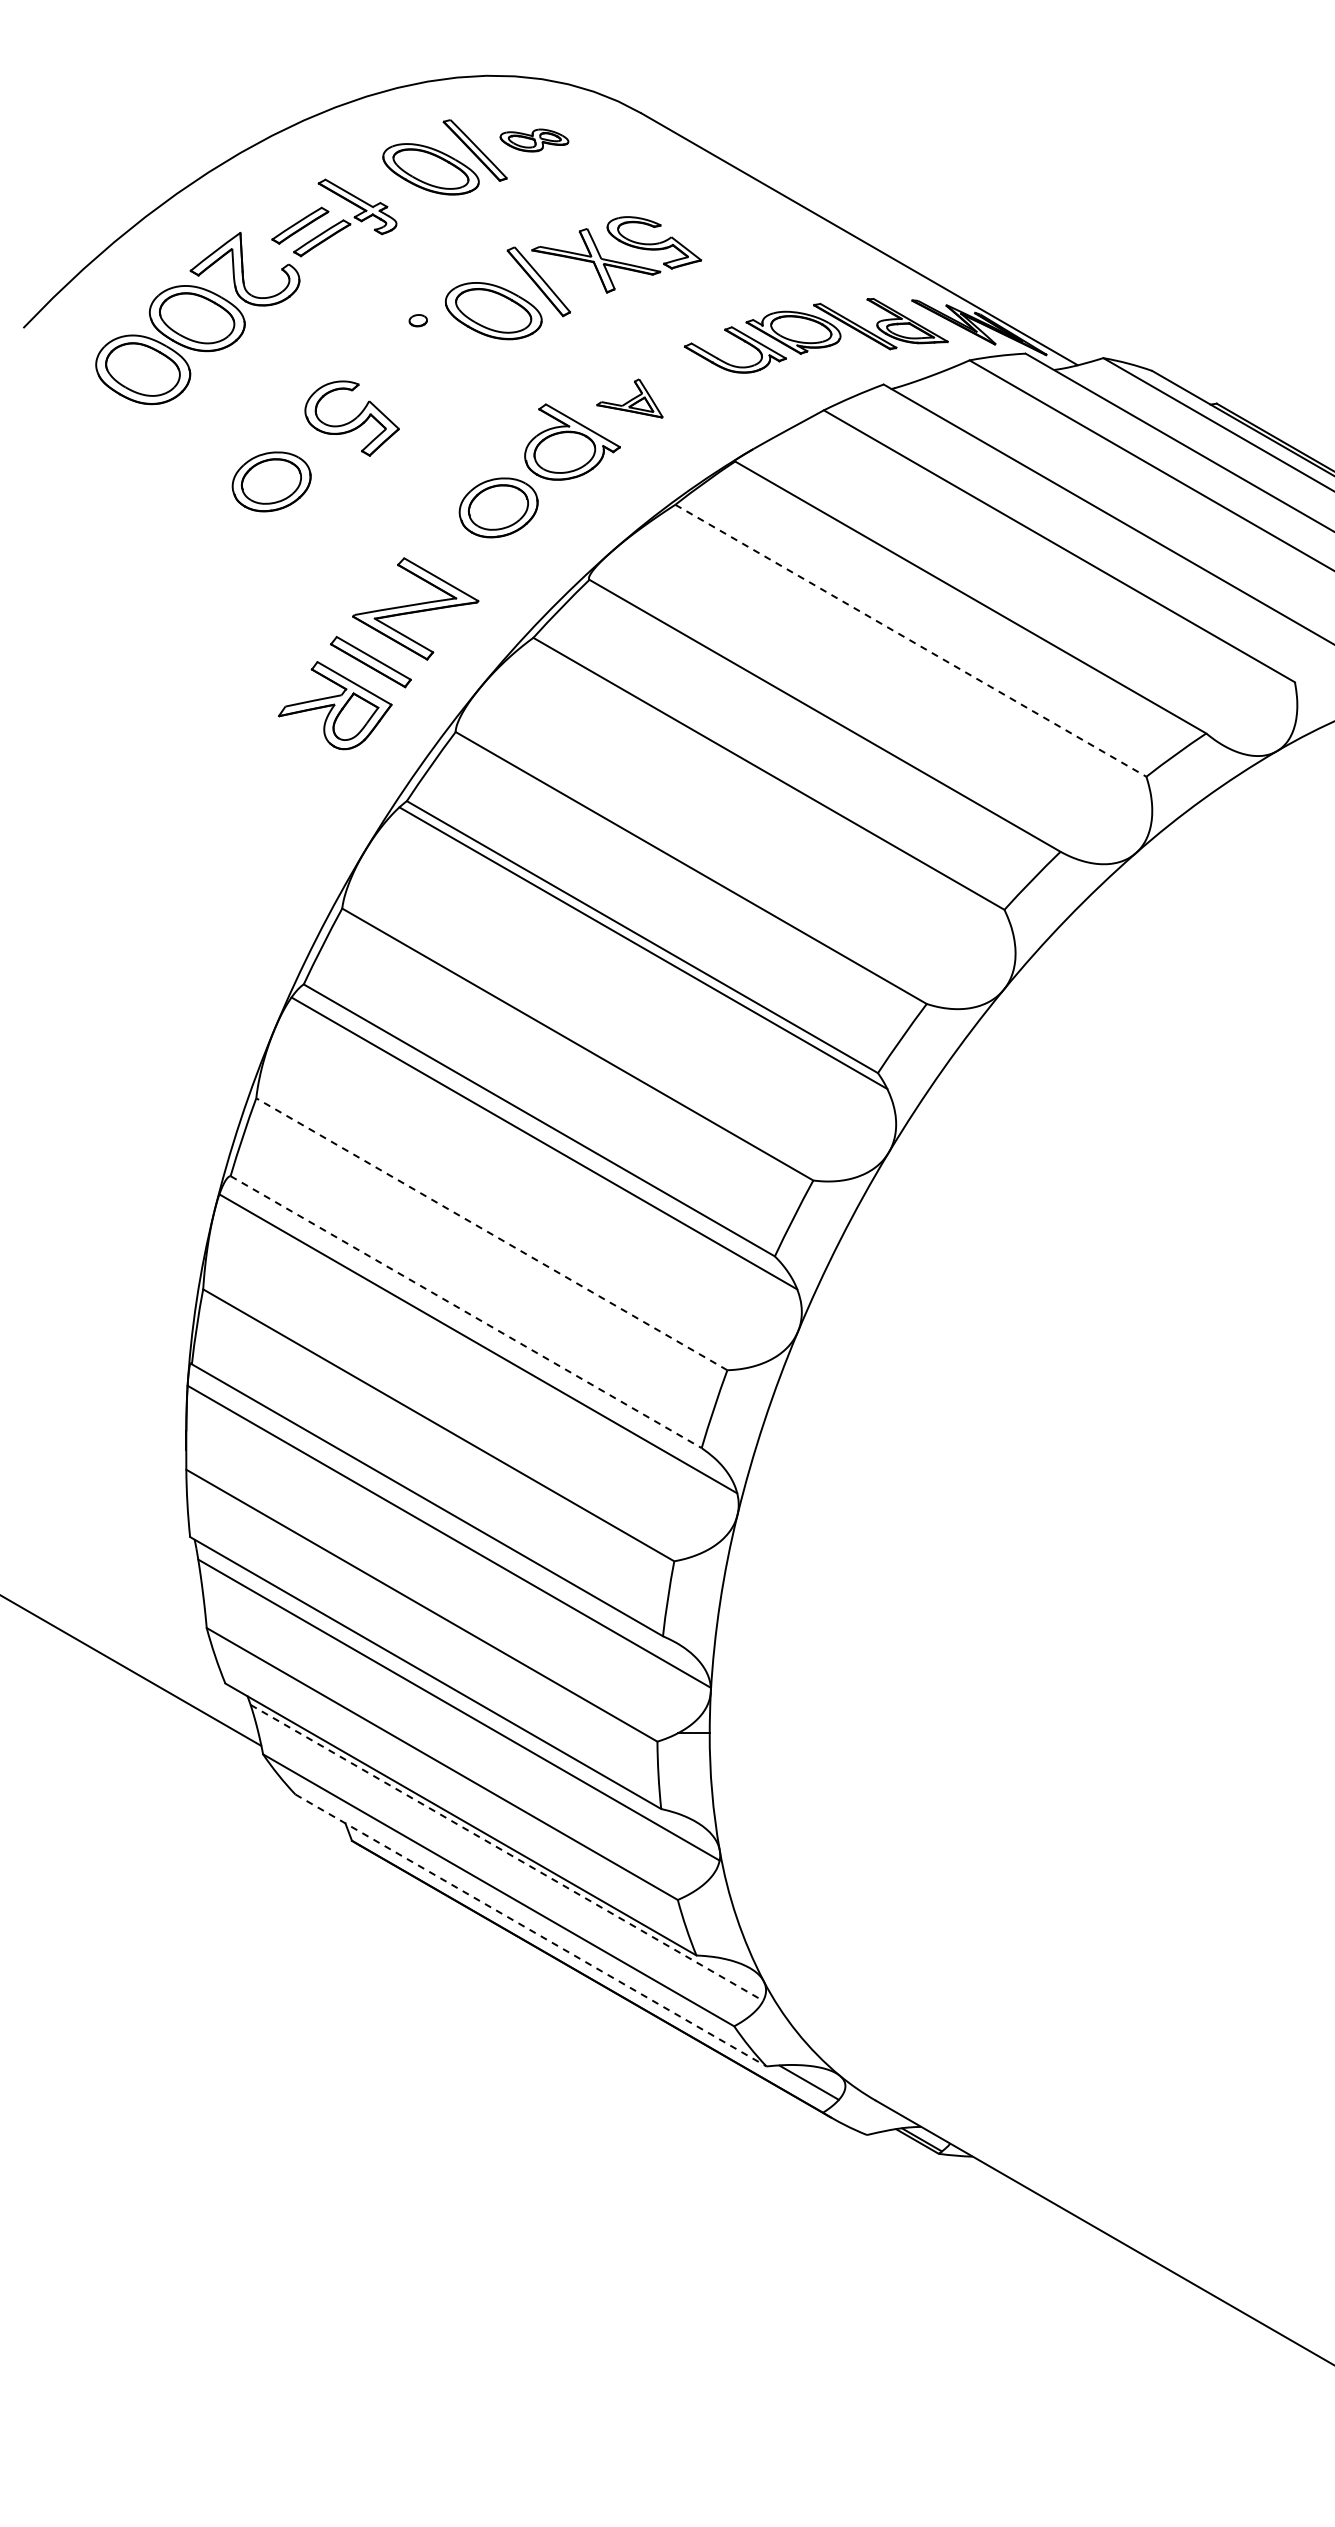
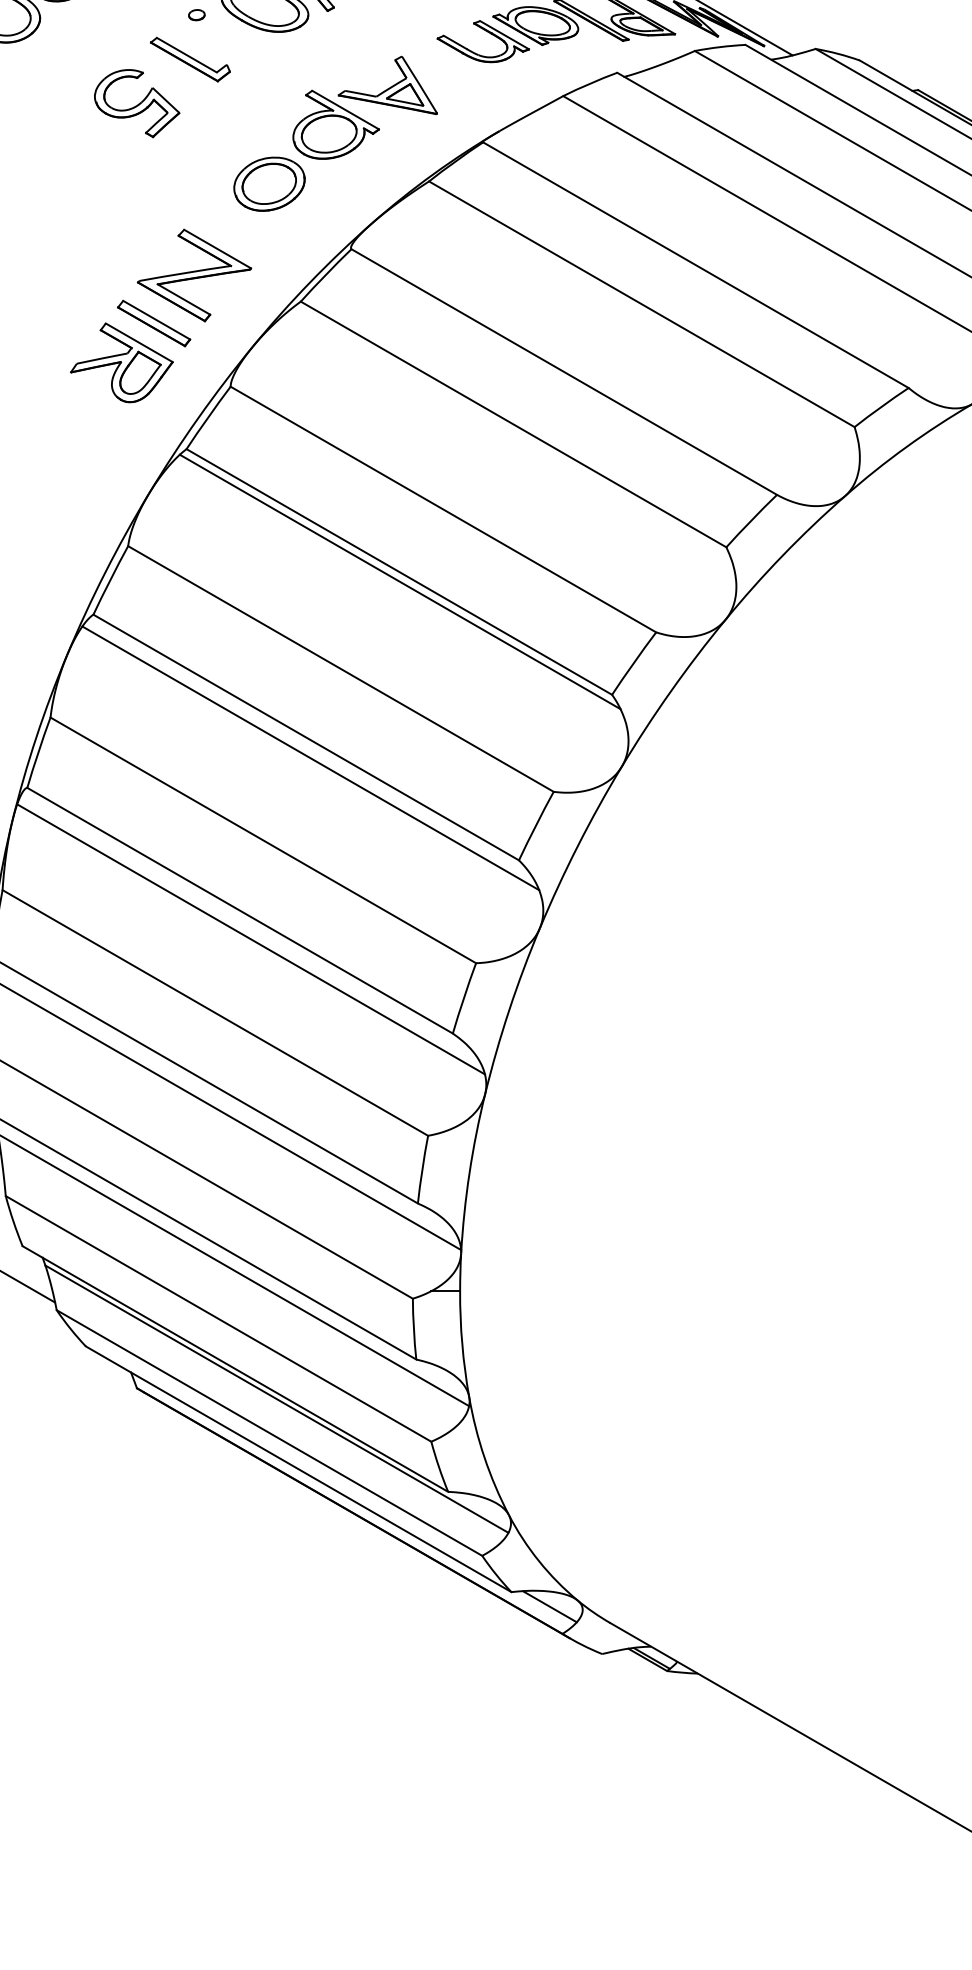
part: (410, 369) -> (189, 59), added
part: (629, 398) -> (387, 85), size x1.67
part: (271, 481) -> (64, 160), removed
line: (910, 640) -> (641, 304), dashed -> solid
line: (491, 1234) -> (263, 840), dashed -> solid
line: (466, 1312) -> (240, 911), dashed -> solid
line: (506, 1852) -> (276, 1398), dashed -> solid
line: (531, 1930) -> (299, 1469), dashed -> solid

